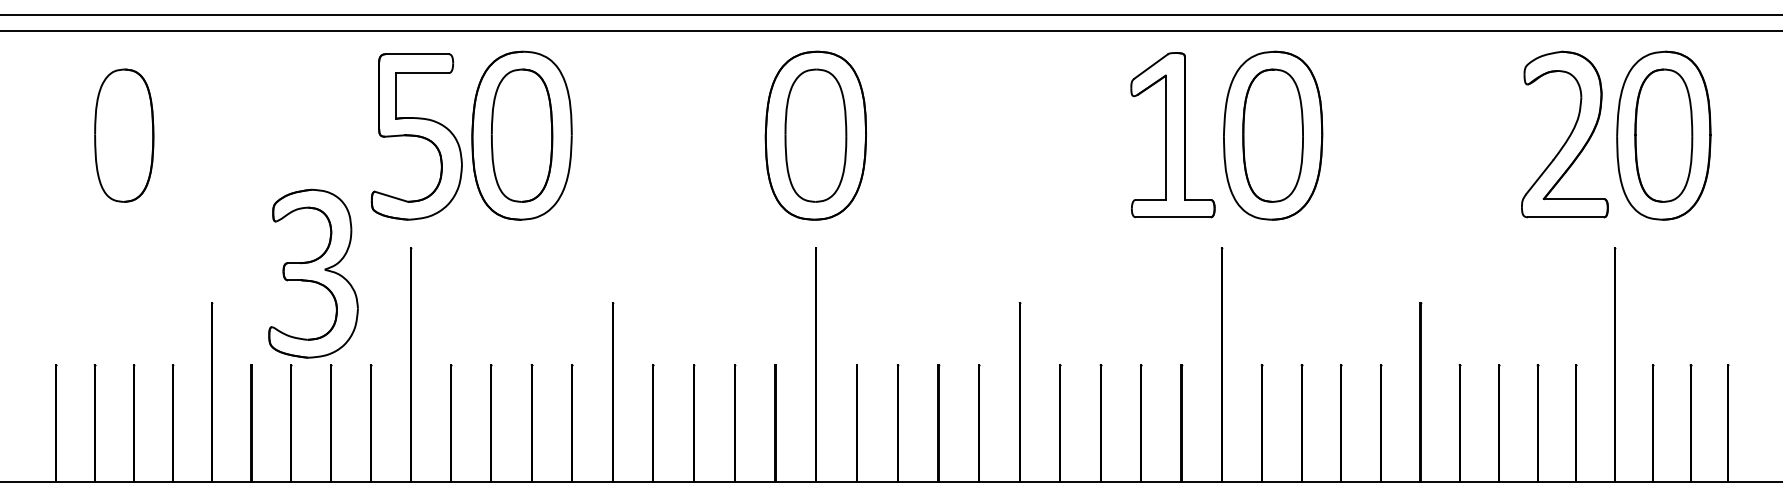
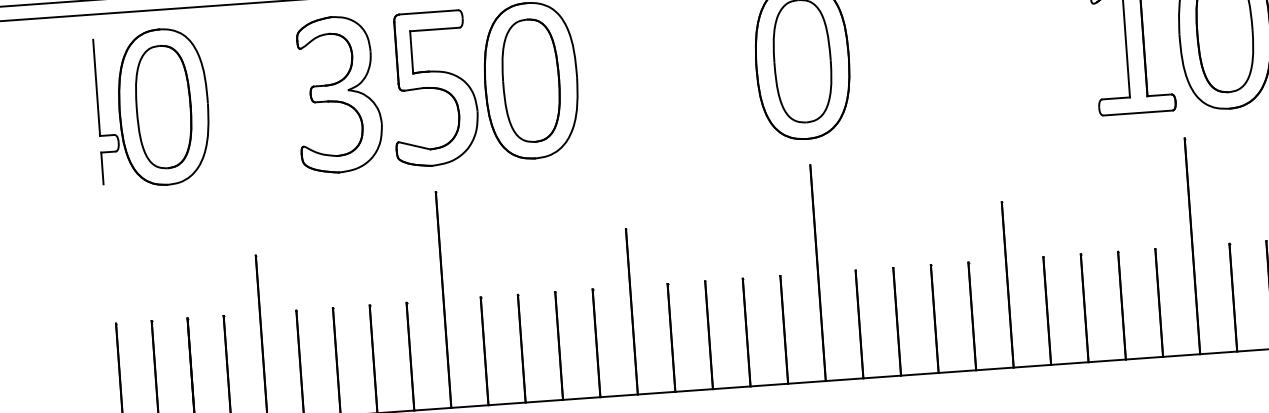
part: (112, 135) -> (152, 107), added
part: (313, 273) -> (338, 94), moved

